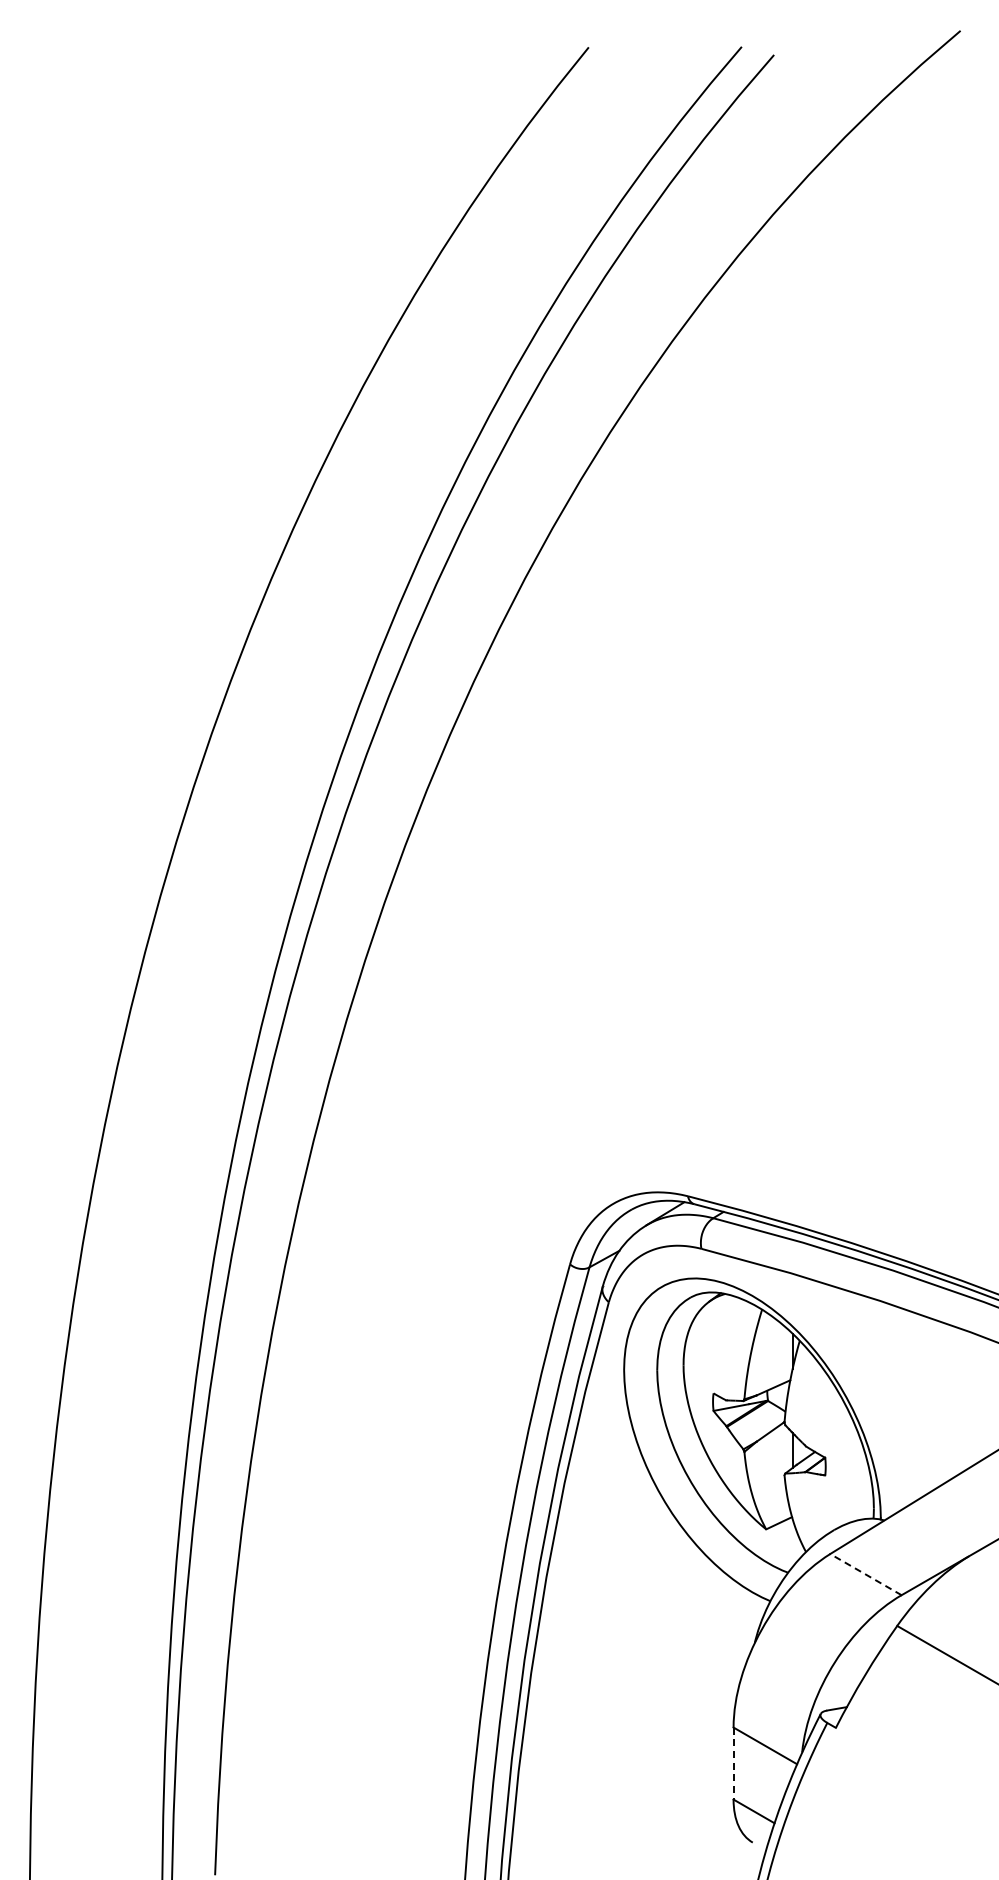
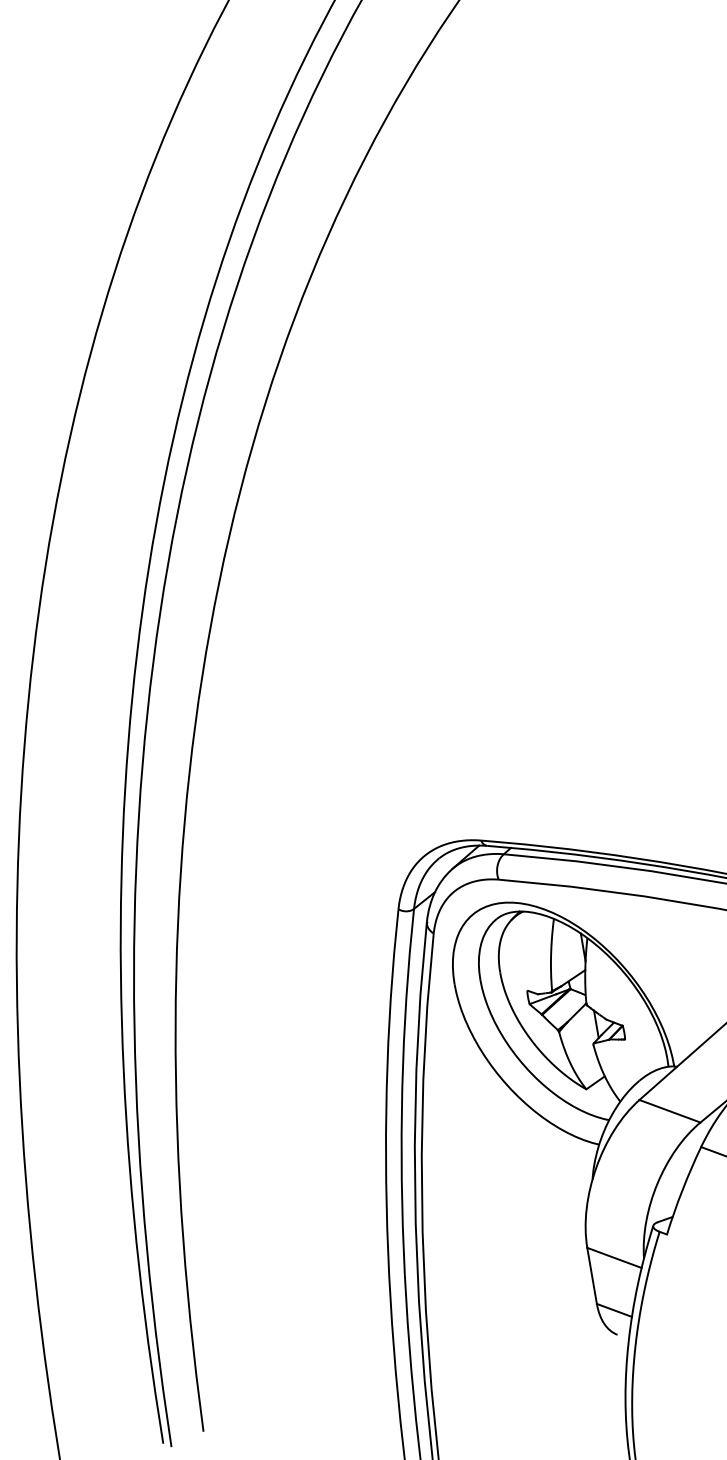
line: (865, 1574) -> (669, 1111), dashed -> solid
line: (733, 1764) -> (592, 1276), dashed -> solid

